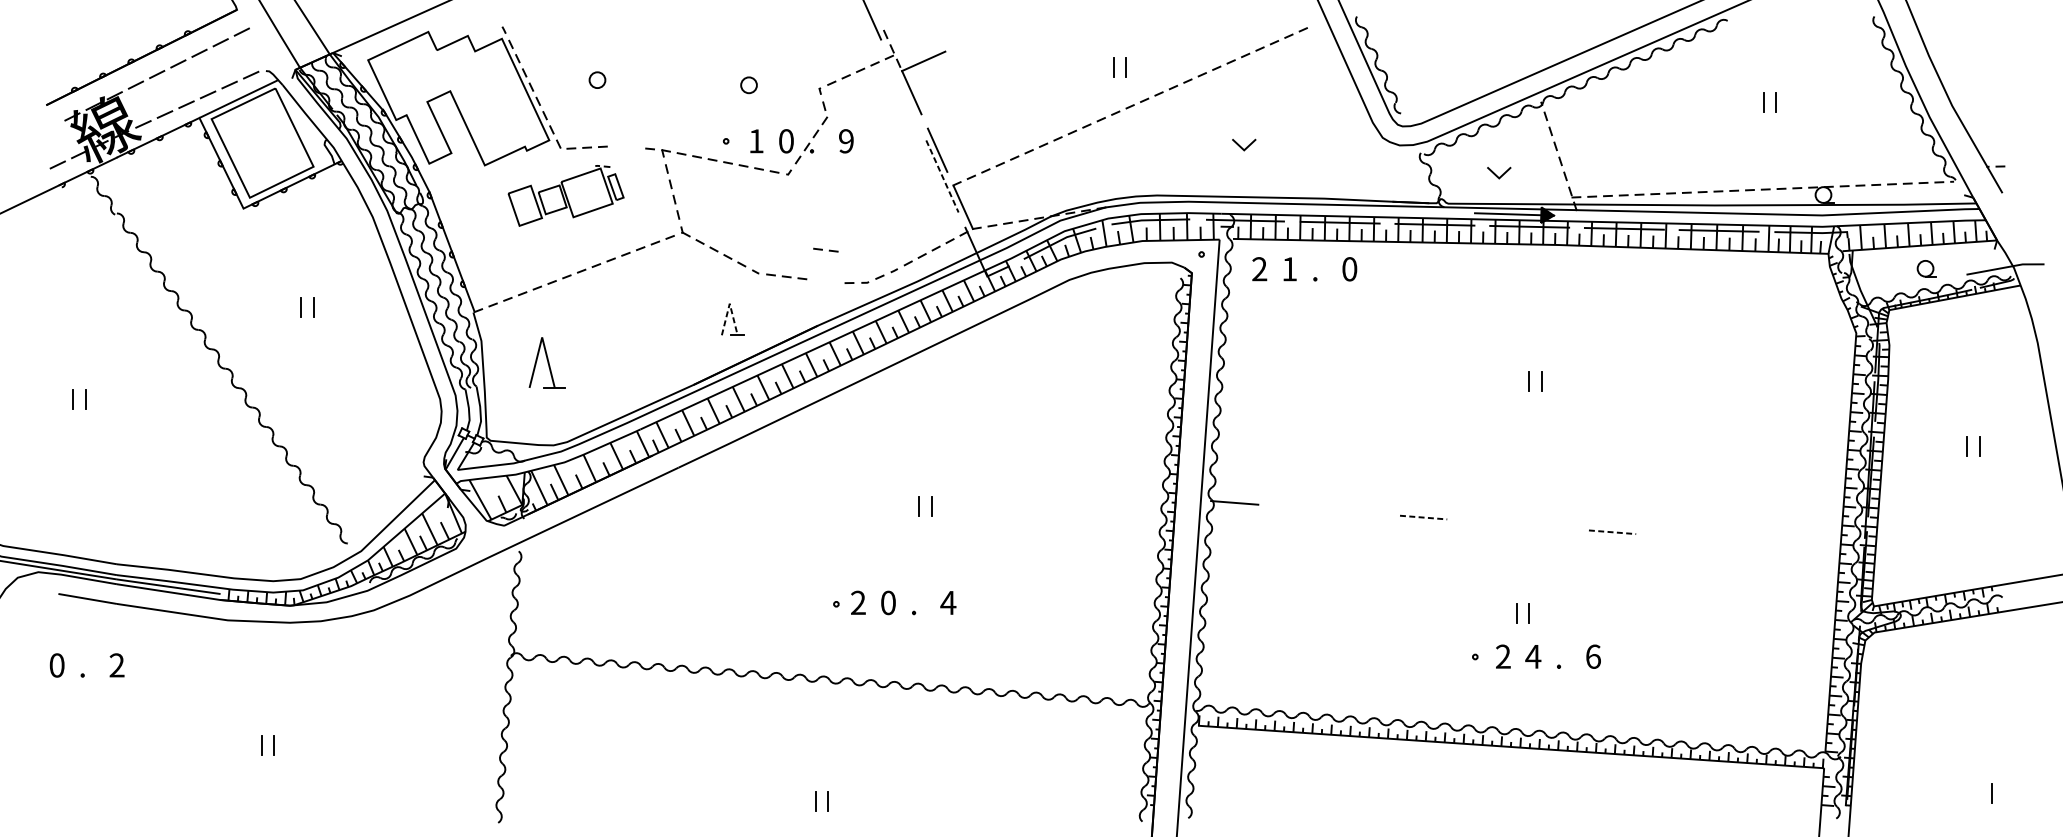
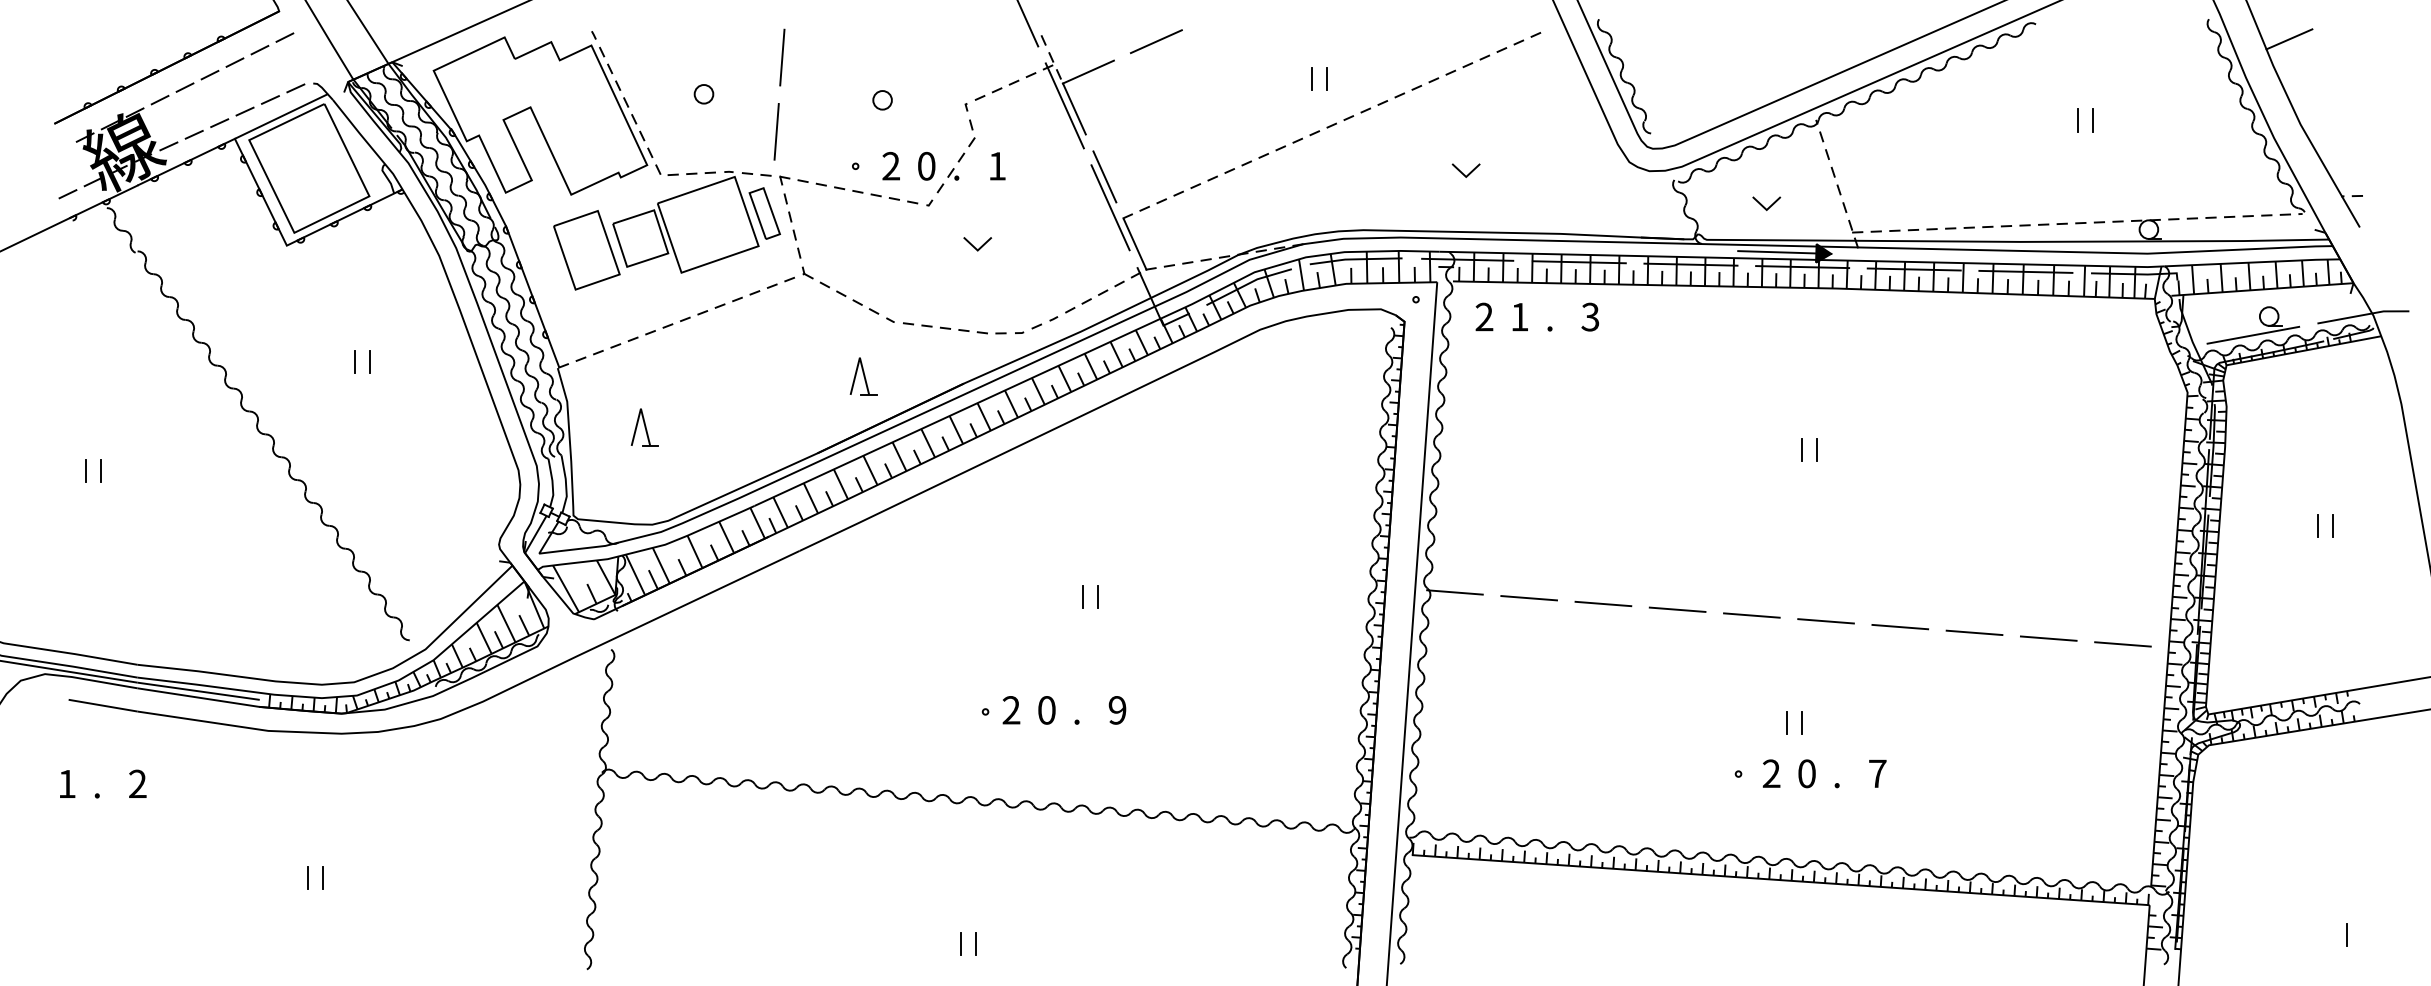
line: (1942, 33) -> (2289, 39), added
line: (980, 35) -> (1155, 41), added
line: (664, 48) -> (782, 57), added
line: (903, 89) -> (1064, 105), added
line: (659, 111) -> (776, 131), added
text: (755, 140) -> (890, 165), 1 -> 2
text: (845, 140) -> (996, 165), 9 -> 1
line: (942, 176) -> (1110, 207), dashed -> solid
part: (565, 195) -> (666, 230), size x1.67
line: (827, 209) -> (974, 246), added
part: (825, 250) -> (972, 331), moved
text: (1349, 268) -> (1590, 316), 0 -> 3
line: (1912, 284) -> (2253, 334), added
line: (729, 303) -> (859, 357), dashed -> solid
part: (547, 362) -> (644, 427), size x0.62
line: (1297, 508) -> (1529, 598), added
line: (1360, 512) -> (1603, 603), added
line: (1423, 517) -> (1677, 609), dashed -> solid
line: (1486, 522) -> (1751, 615), added
line: (1549, 527) -> (1825, 621), added
line: (1612, 532) -> (1900, 627), dashed -> solid
line: (1675, 536) -> (1974, 632), added
line: (1738, 541) -> (2048, 638), added
line: (1801, 547) -> (2122, 644), added
text: (948, 603) -> (1117, 710), 4 -> 9
text: (1532, 656) -> (1806, 773), 4 -> 0
text: (1593, 656) -> (1877, 773), 6 -> 7
text: (56, 664) -> (66, 783), 0 -> 1

